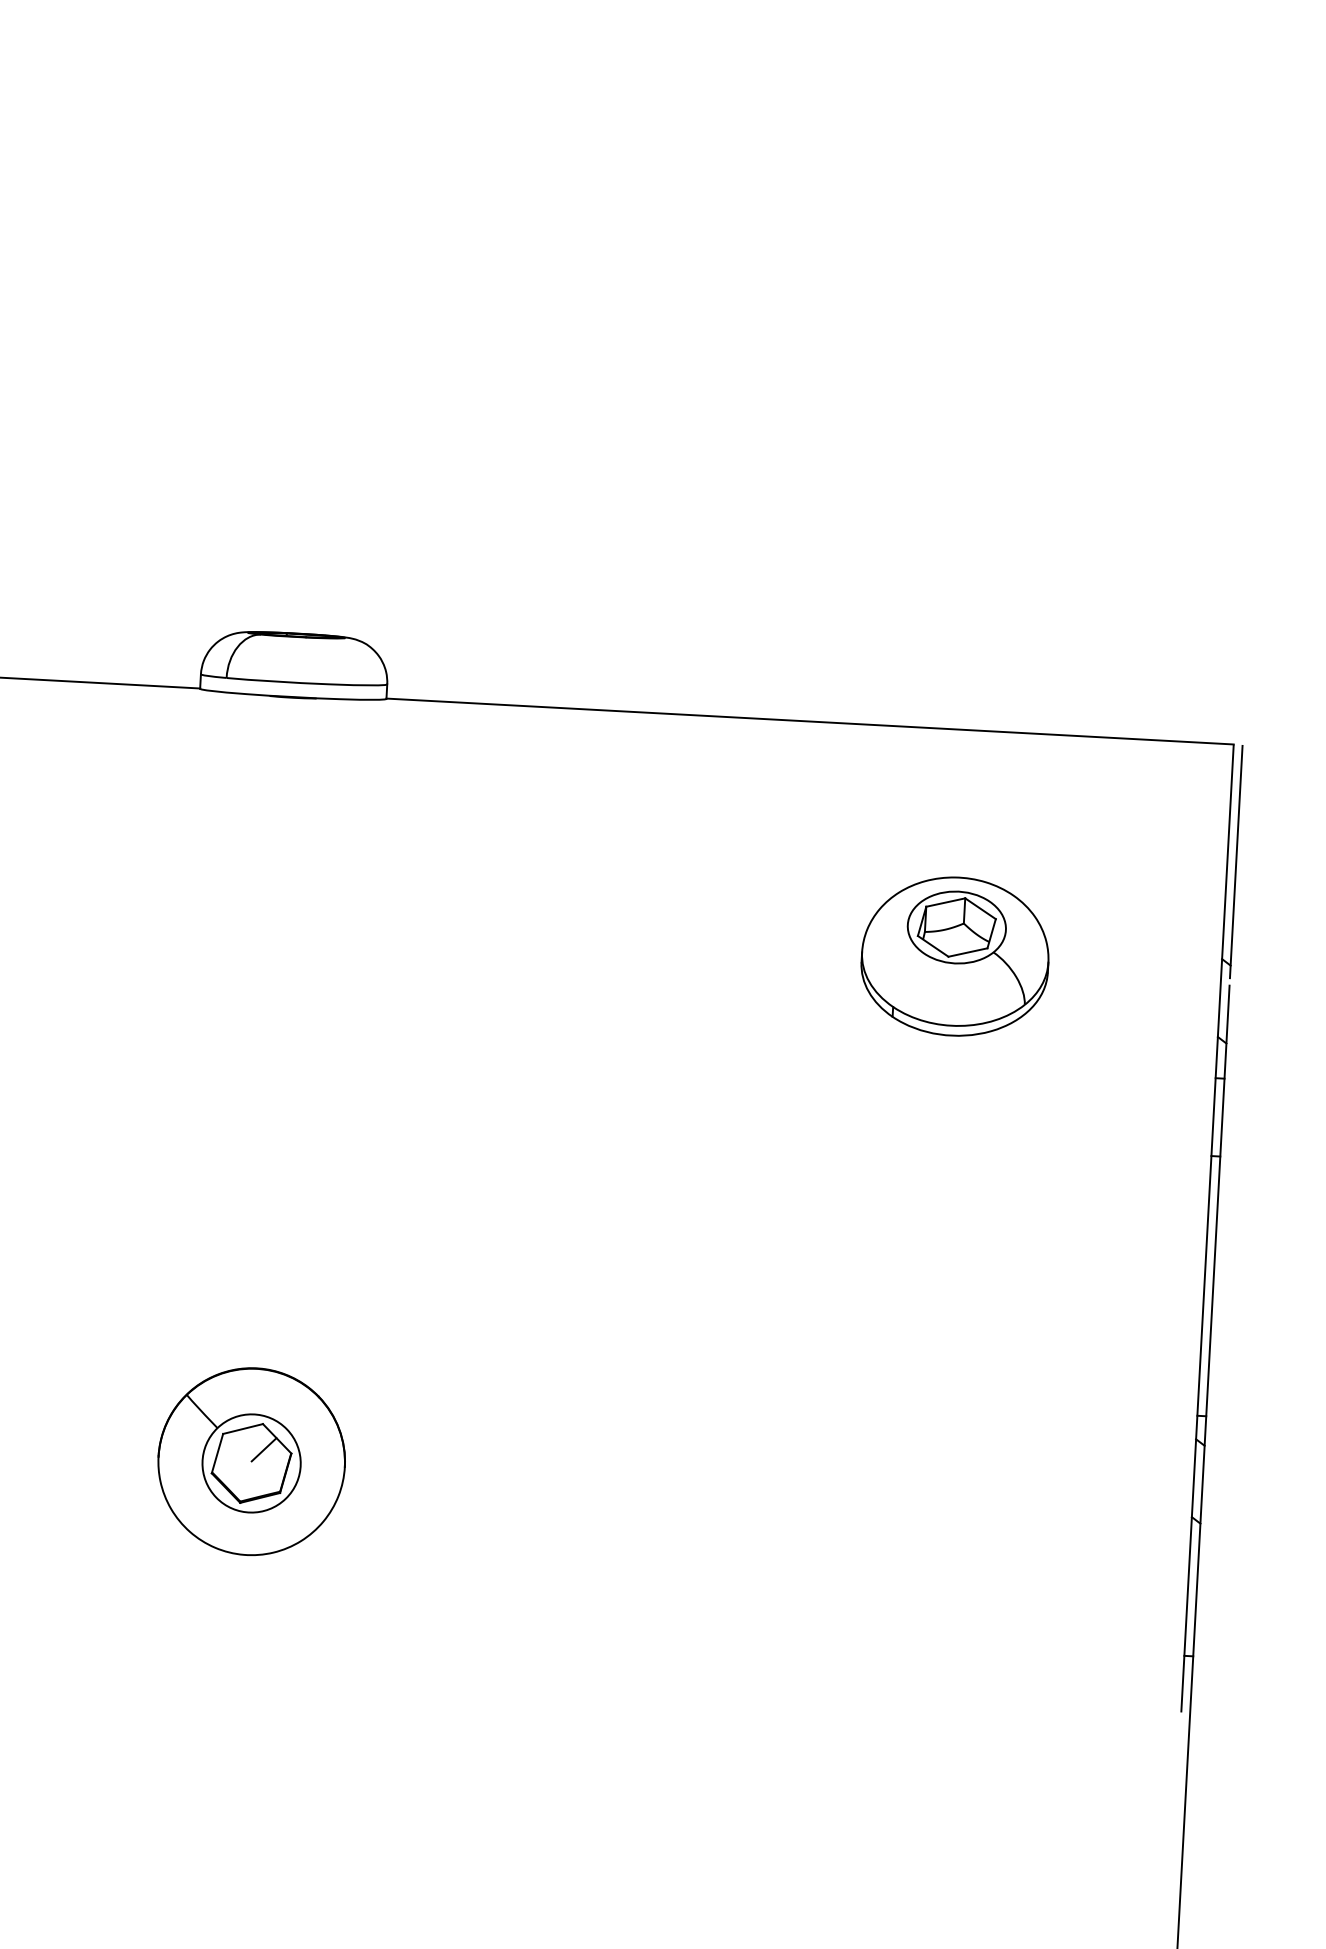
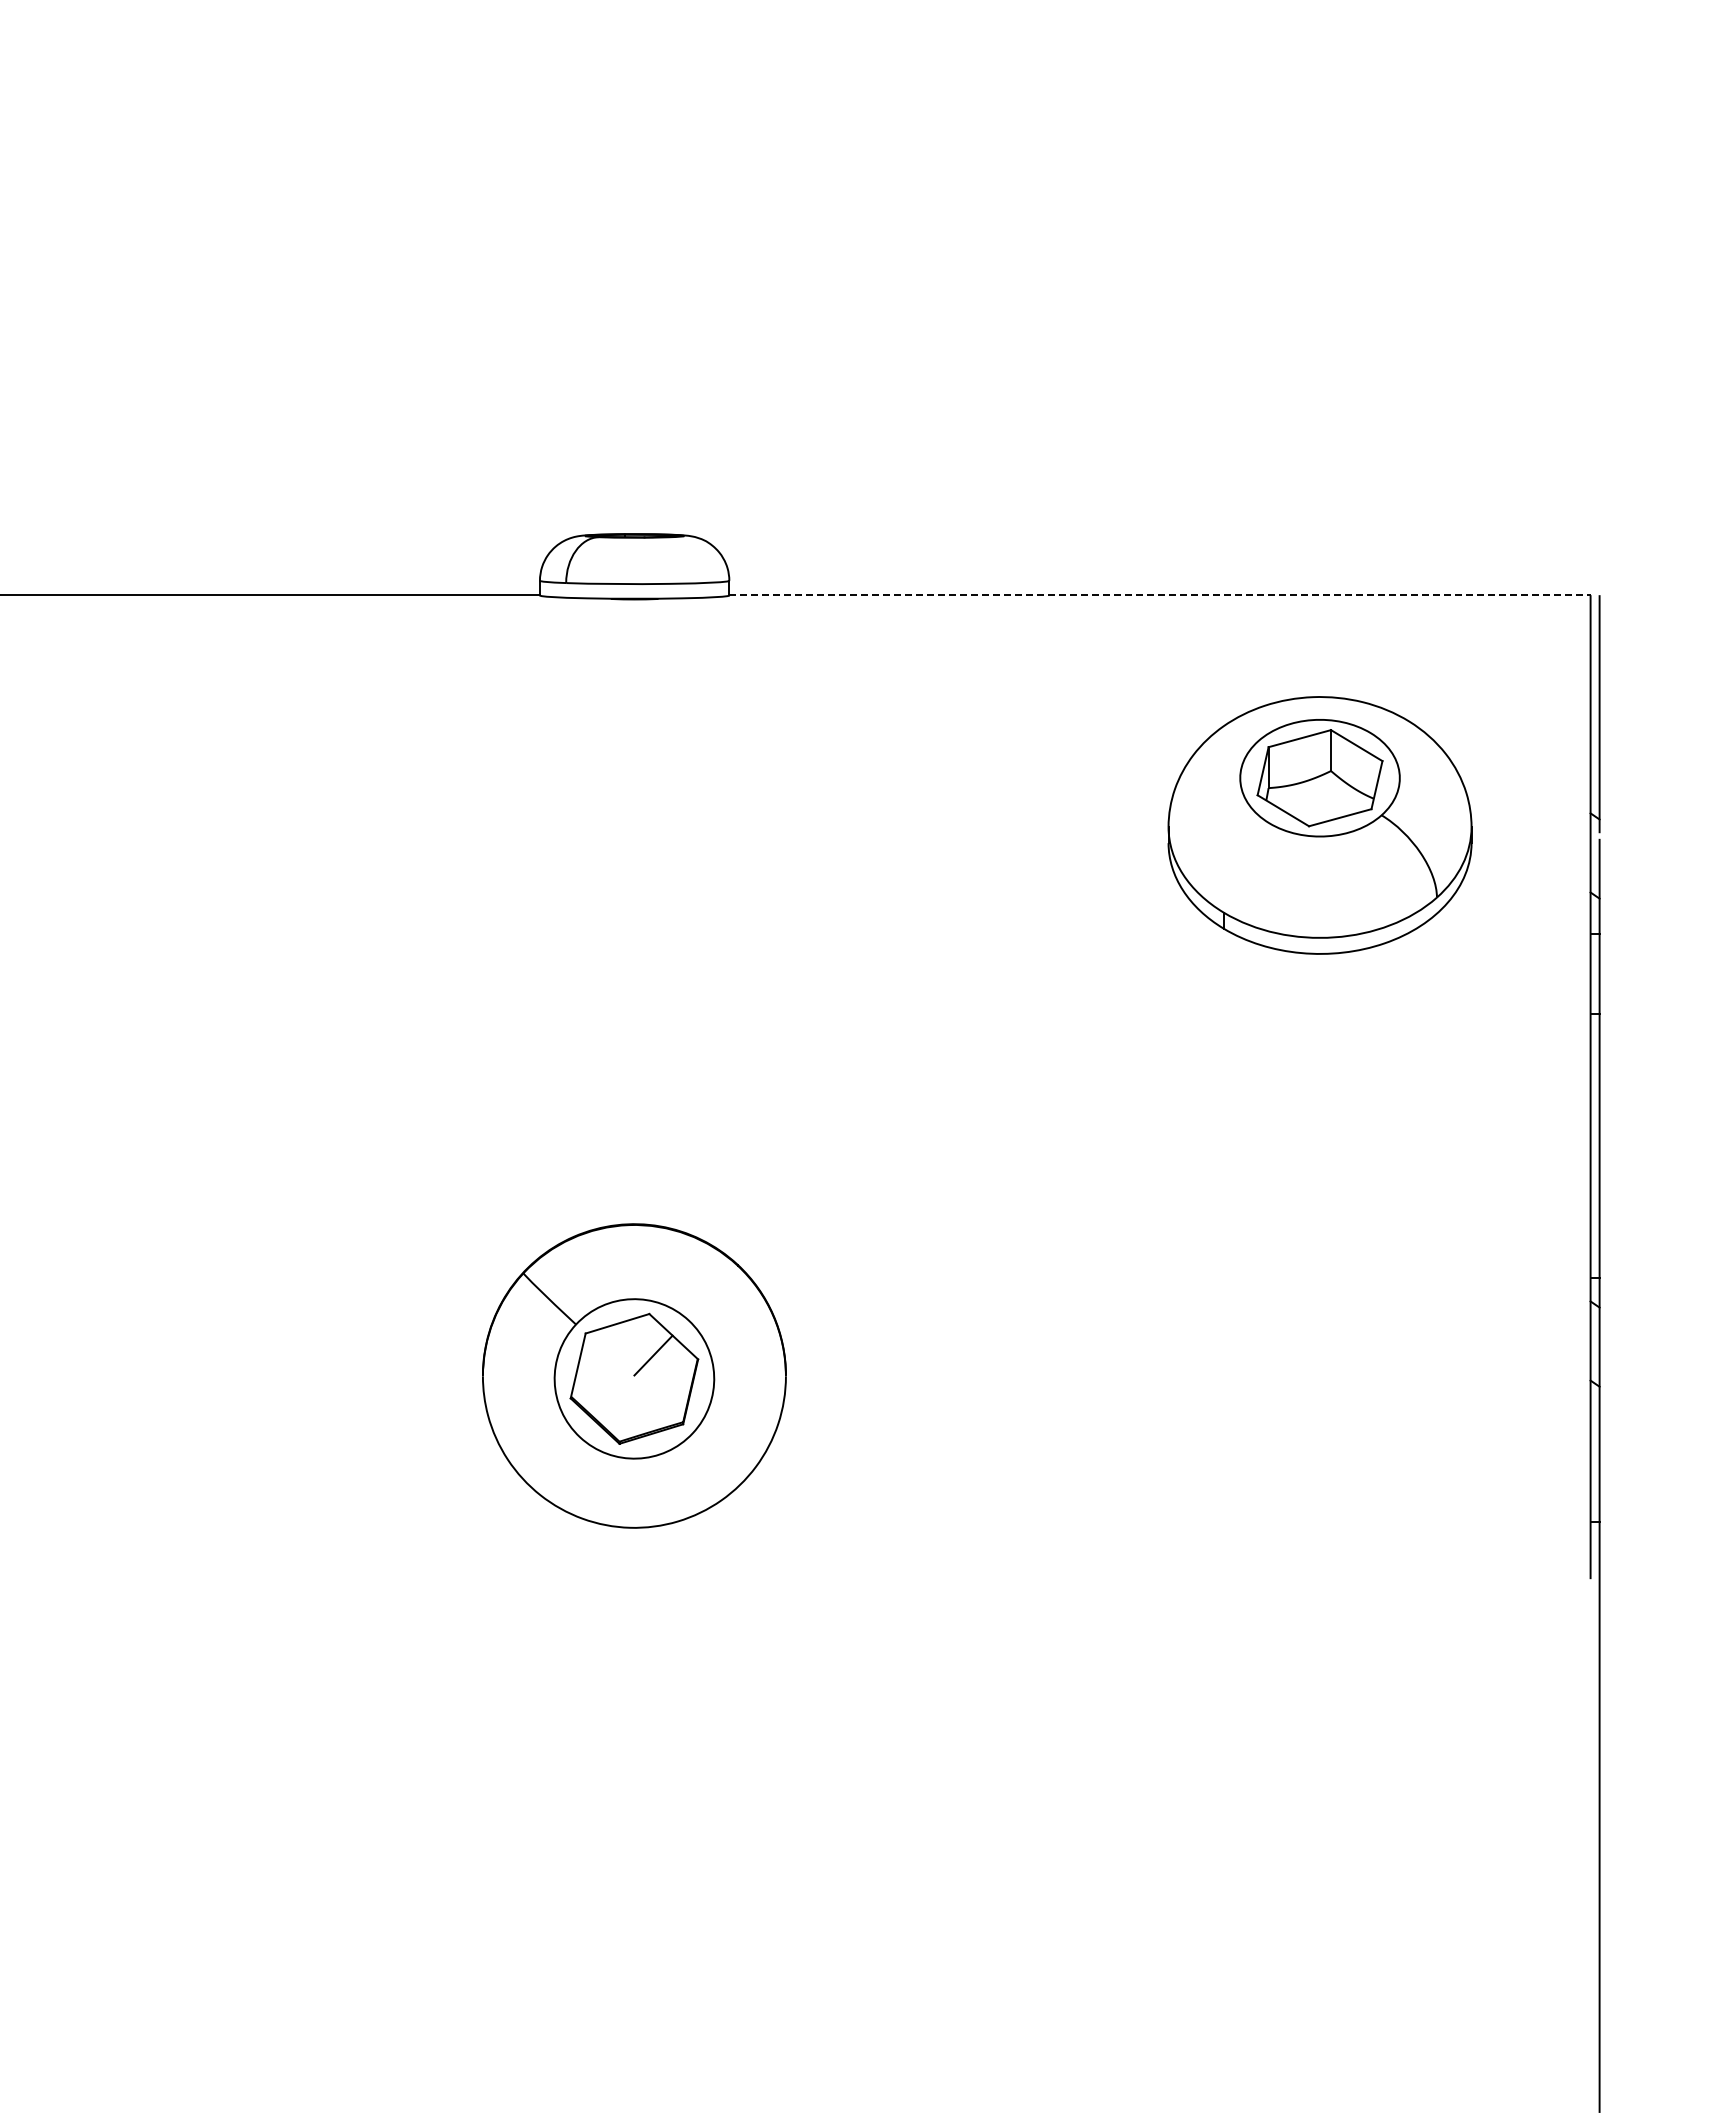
line: (809, 721) -> (1159, 595), solid -> dashed
part: (954, 956) -> (1319, 825), size x1.6
part: (251, 1461) -> (634, 1375), size x1.6

